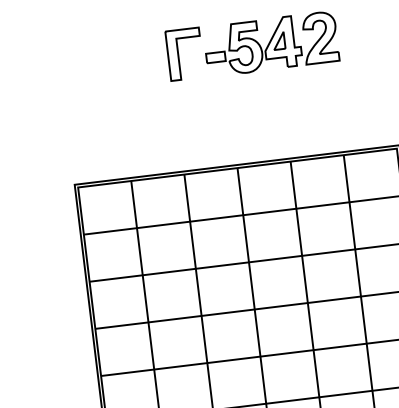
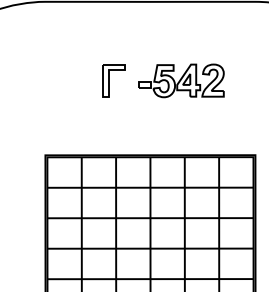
part: (184, 54) -> (113, 80), moved

